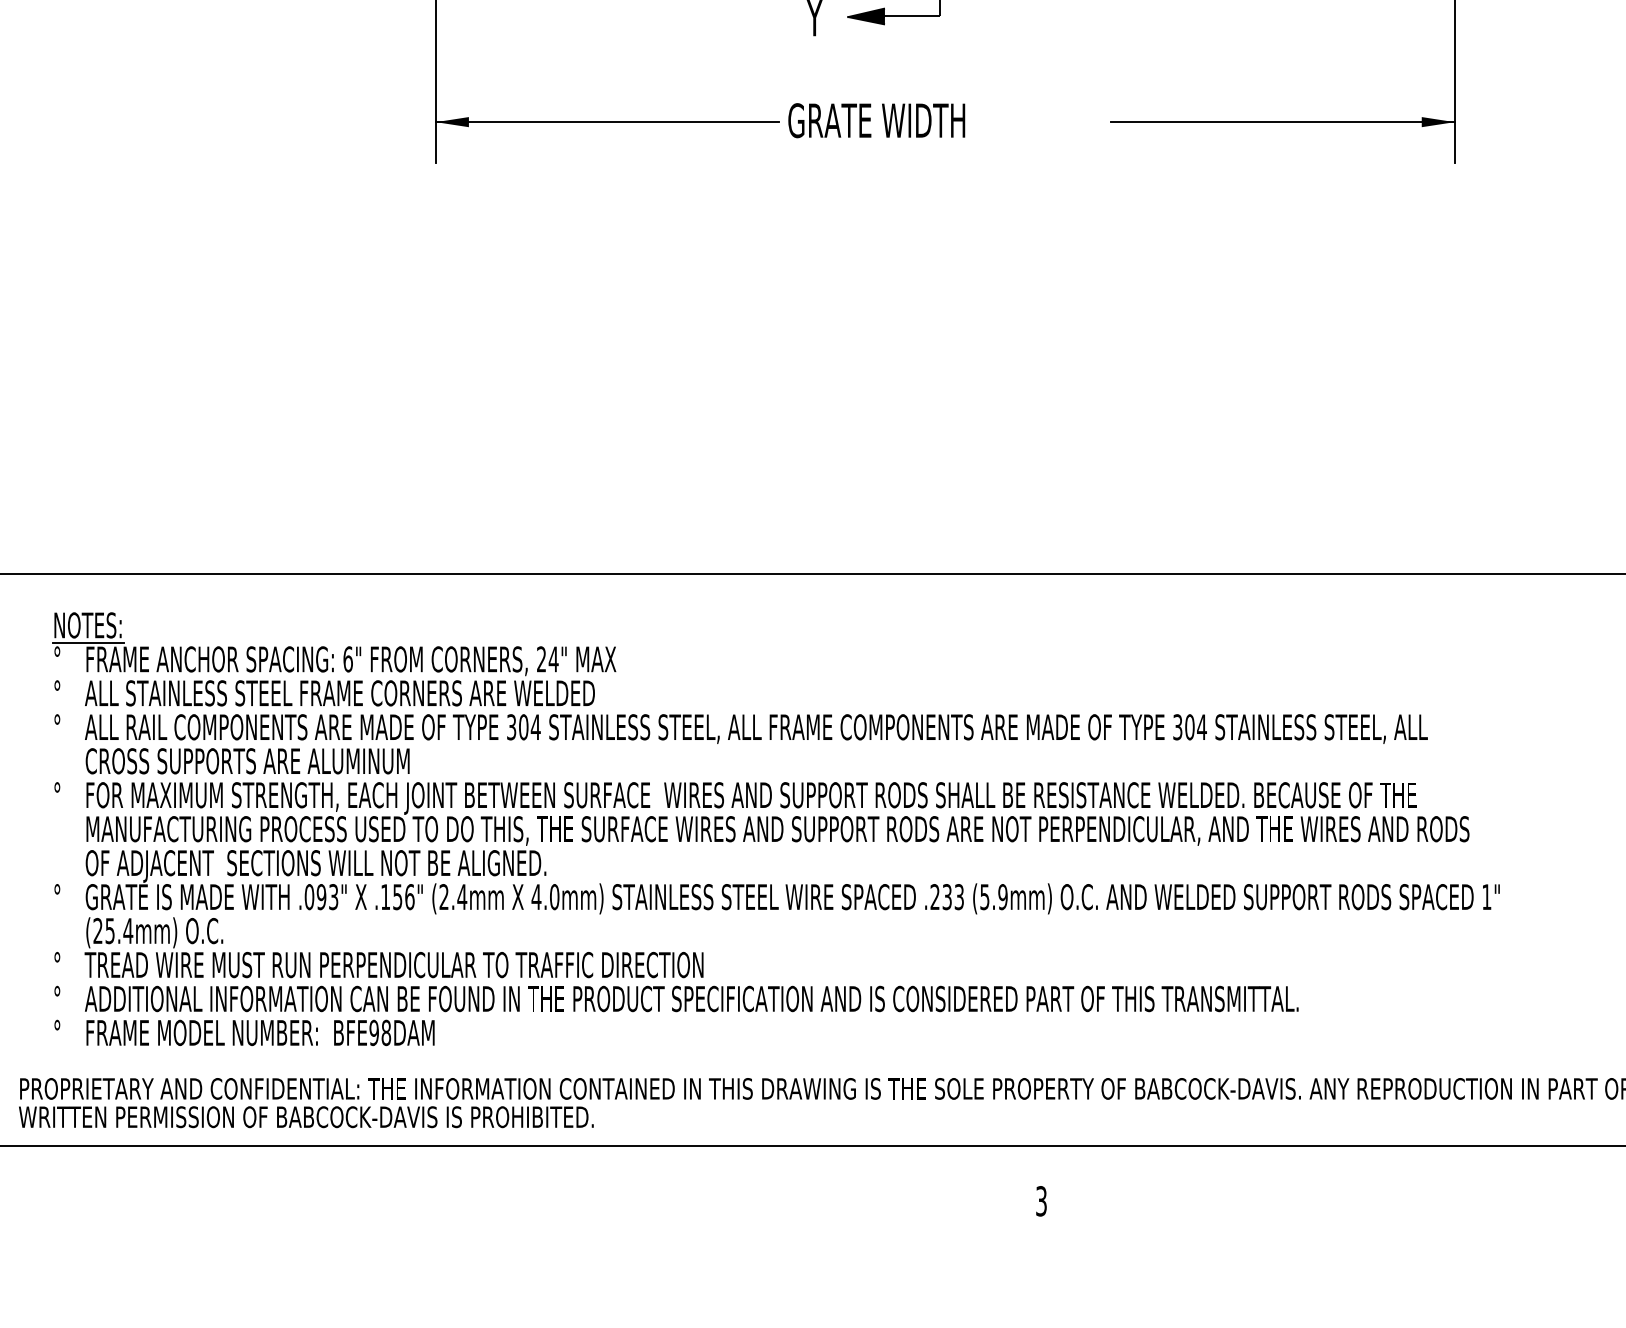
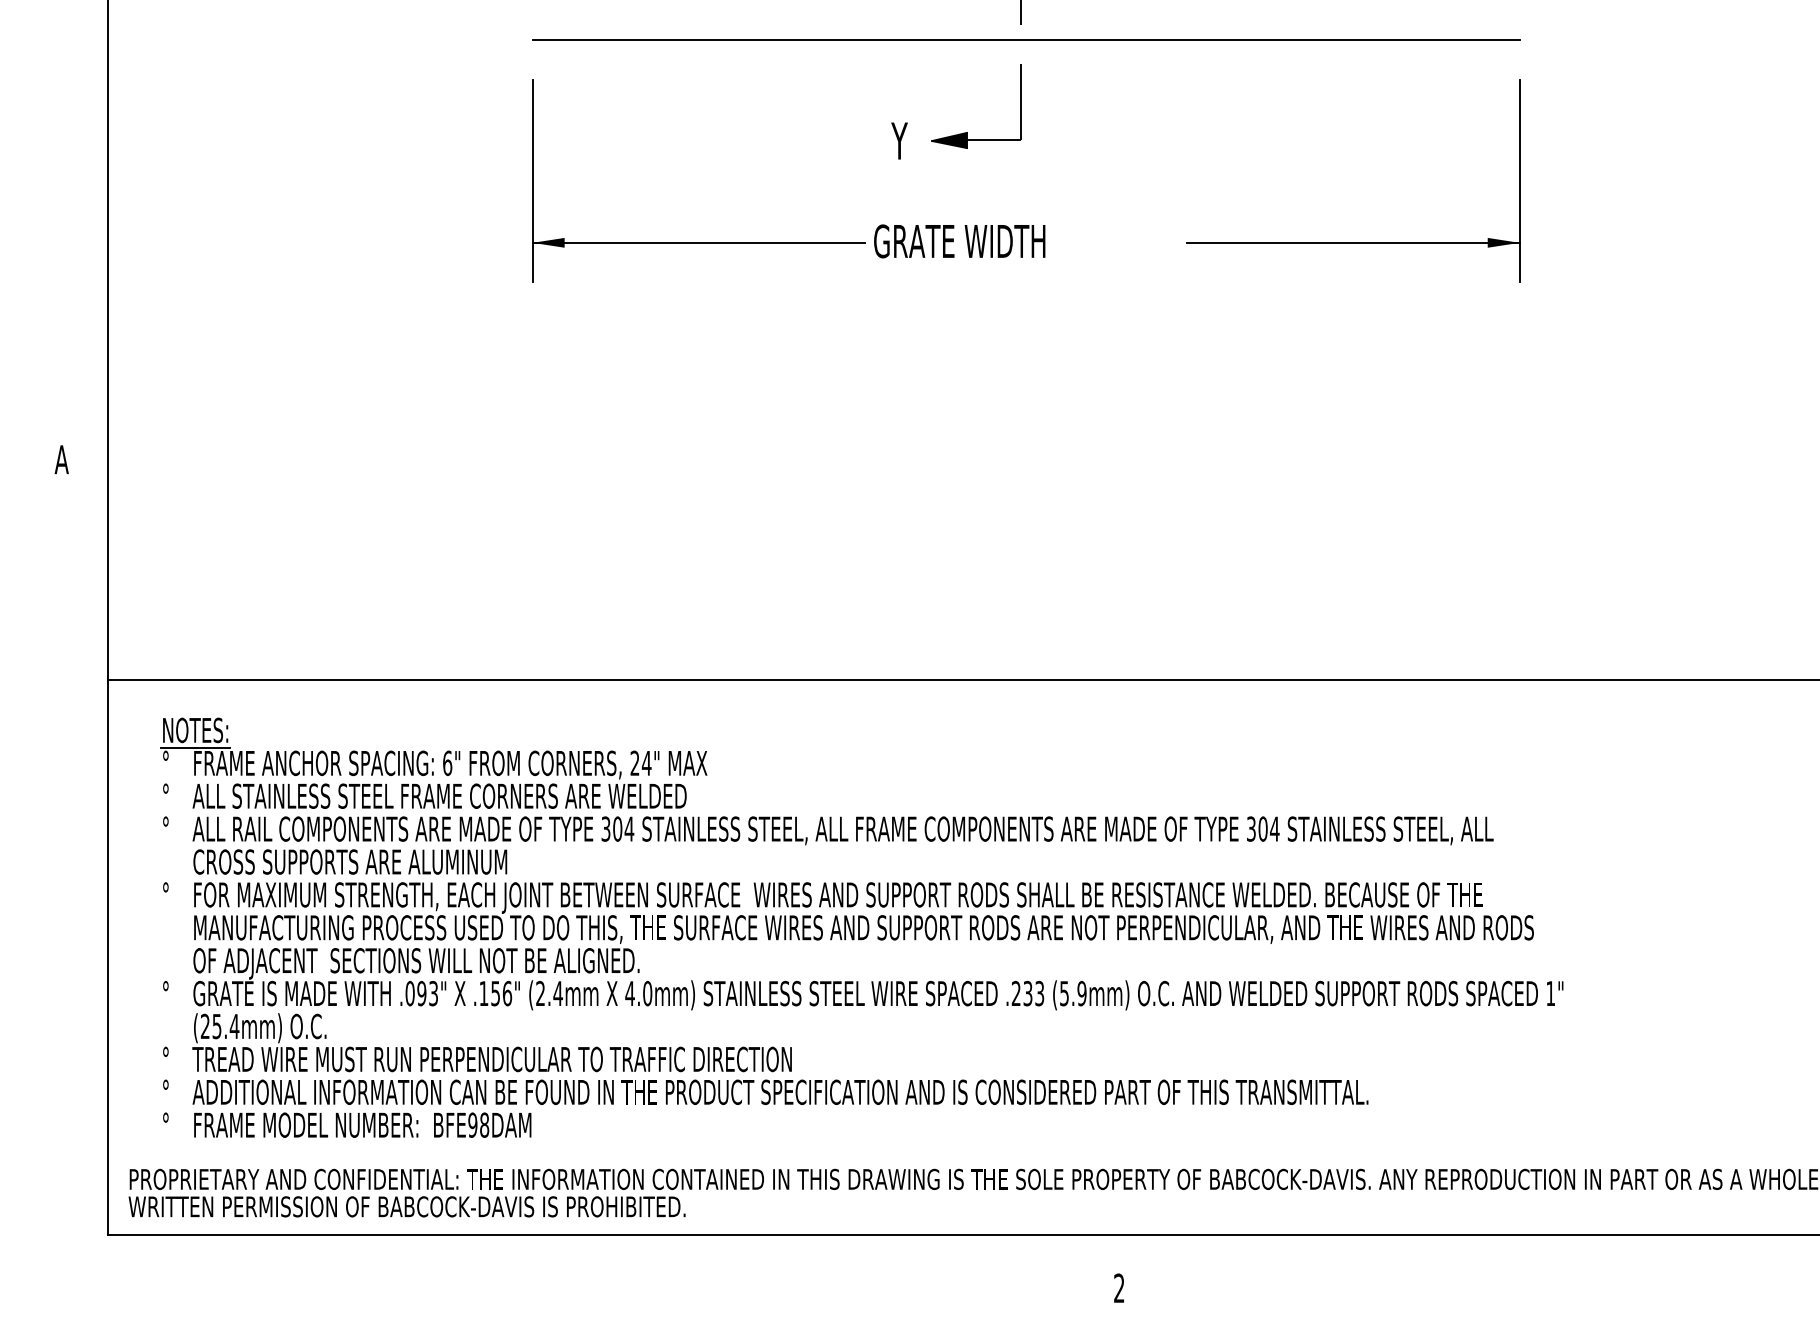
text: (1041, 1201) -> (1119, 1288), 3 -> 2

